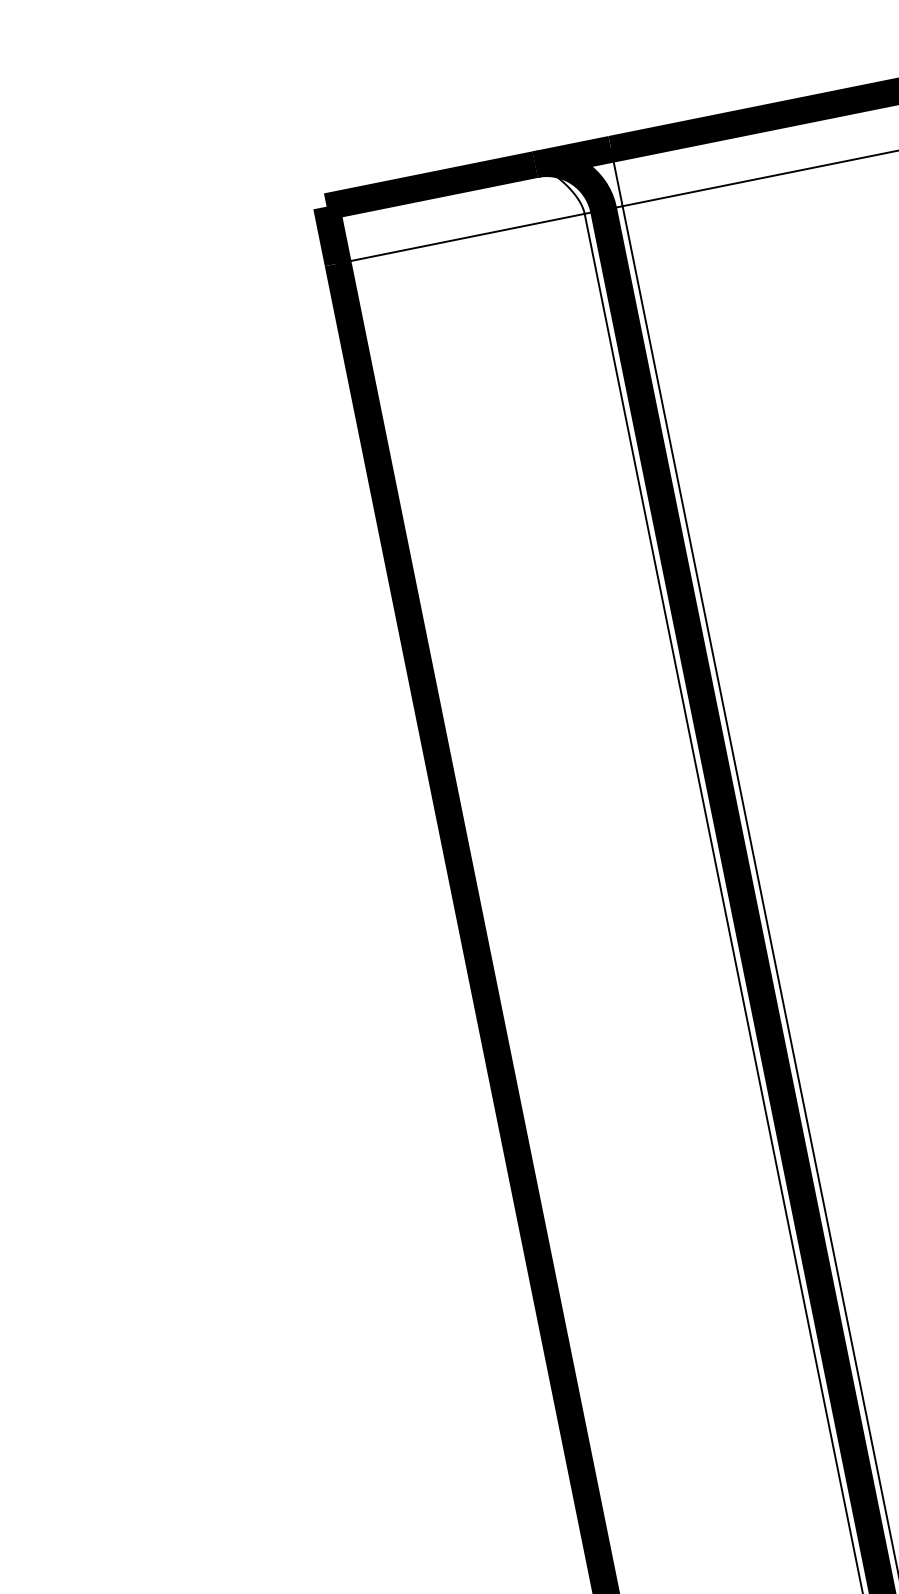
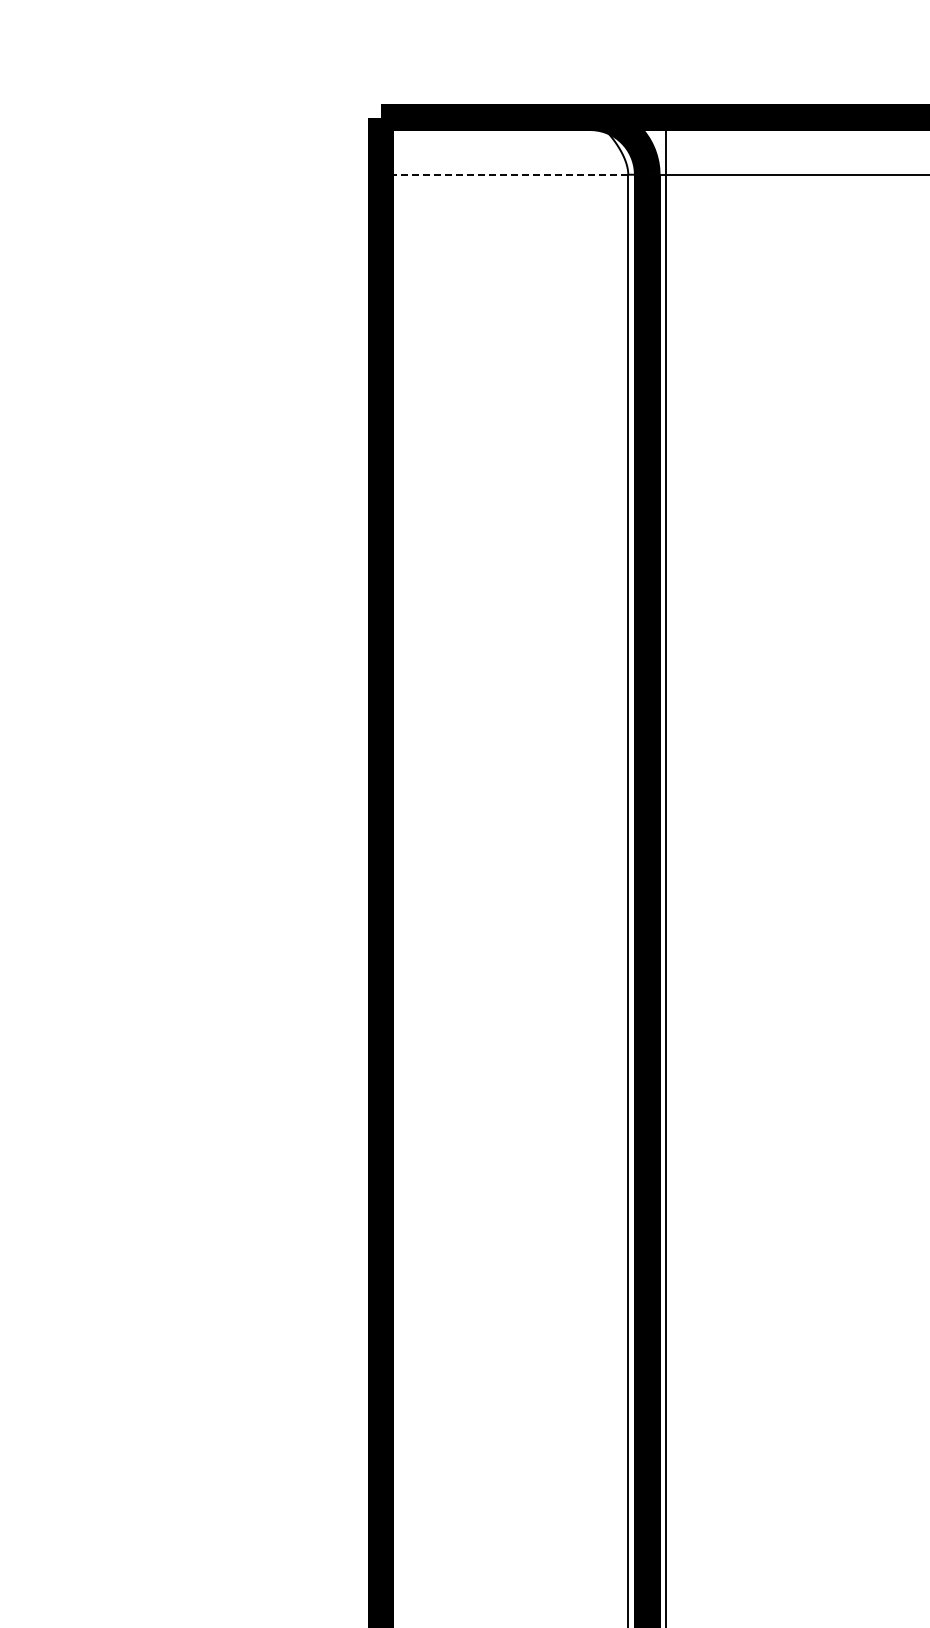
line: (461, 238) -> (504, 174), solid -> dashed

